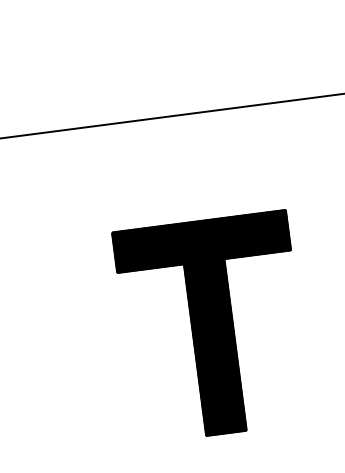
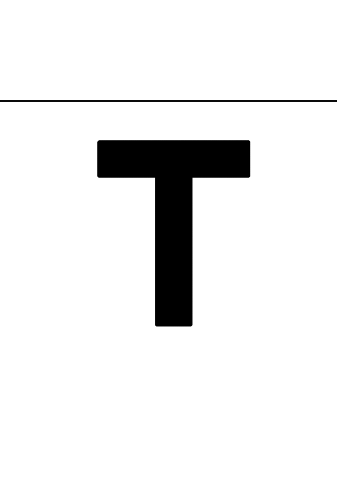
part: (212, 327) -> (173, 233), moved

